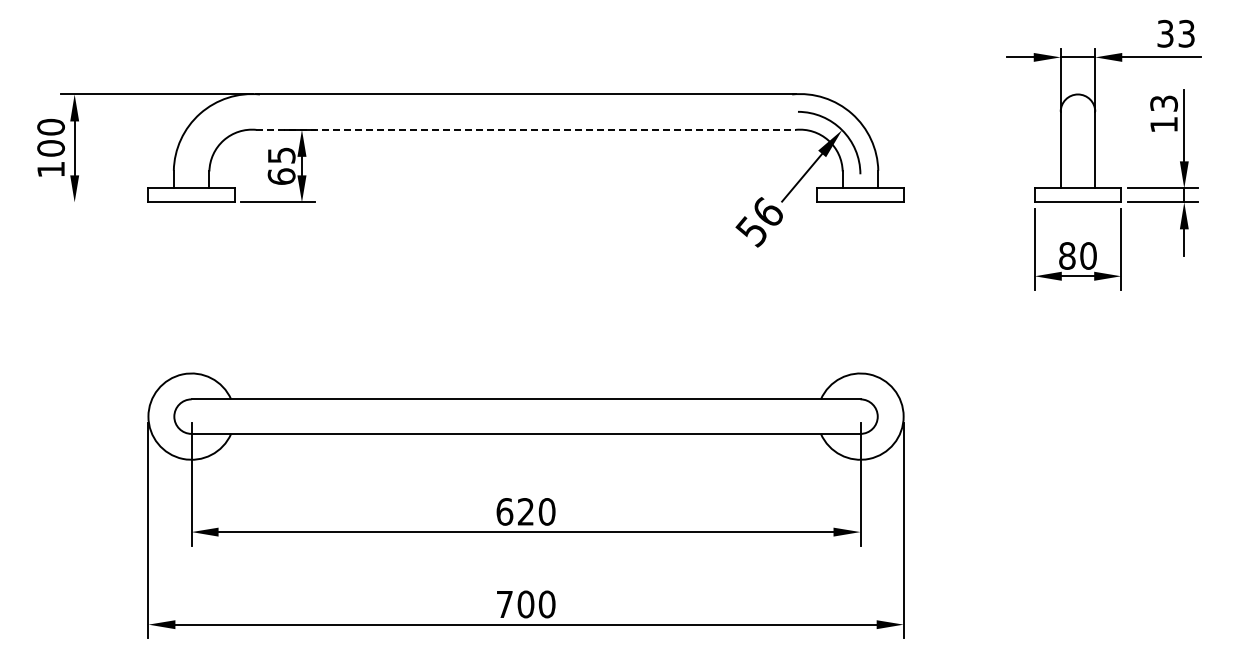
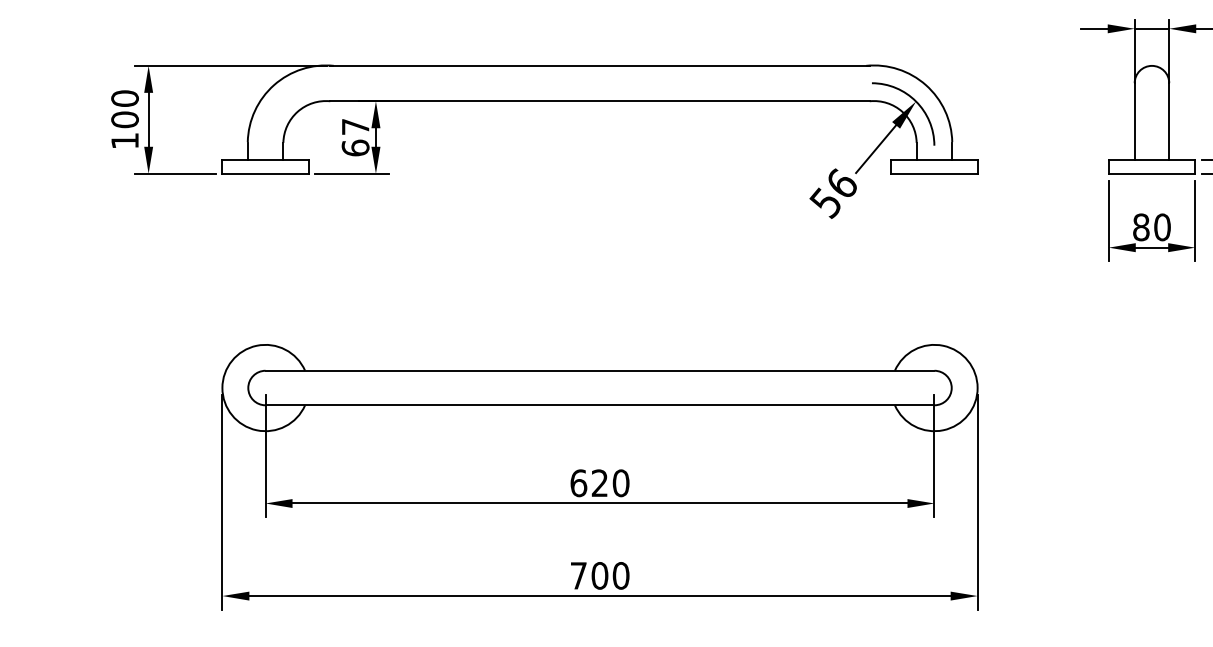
line: (526, 129) -> (600, 100), dashed -> solid
text: (281, 155) -> (355, 126), 65 -> 67
line: (101, 202) -> (175, 173), added

